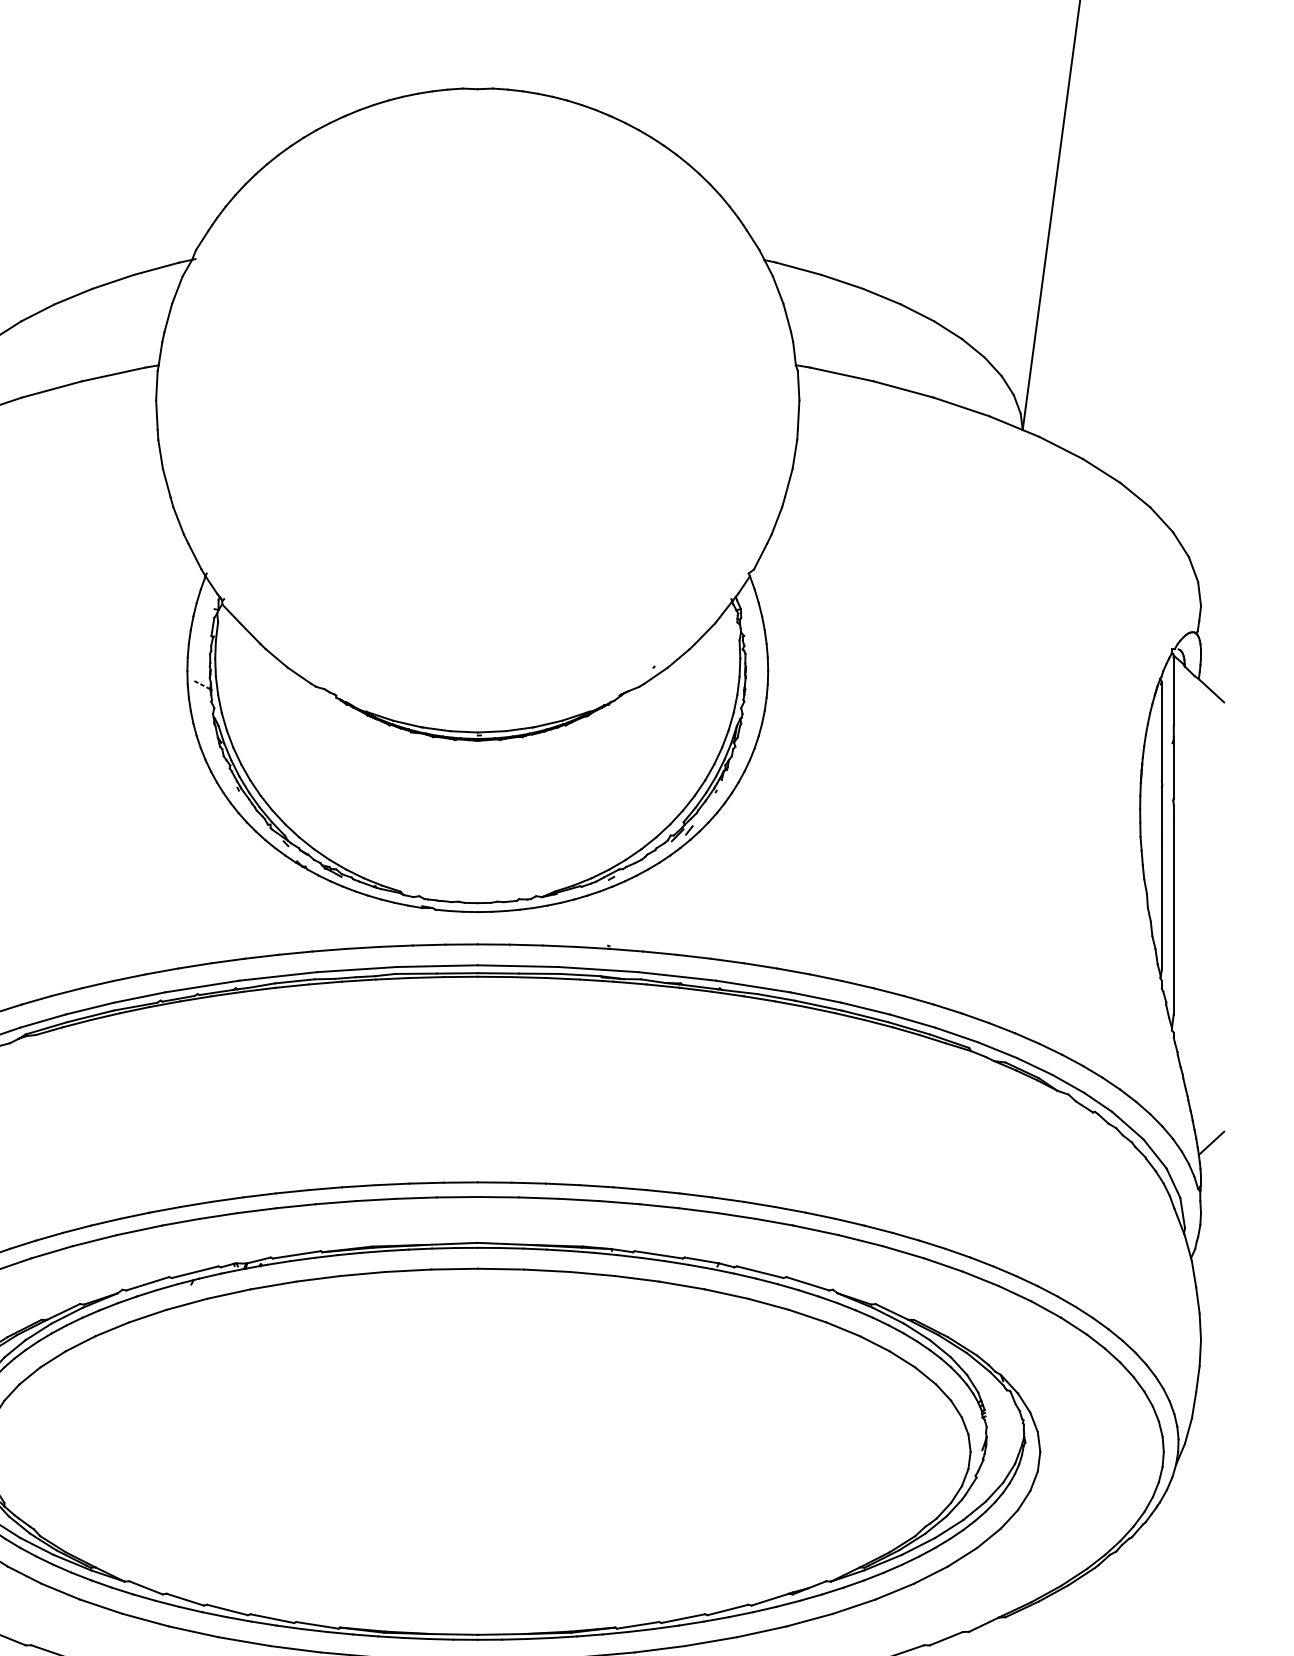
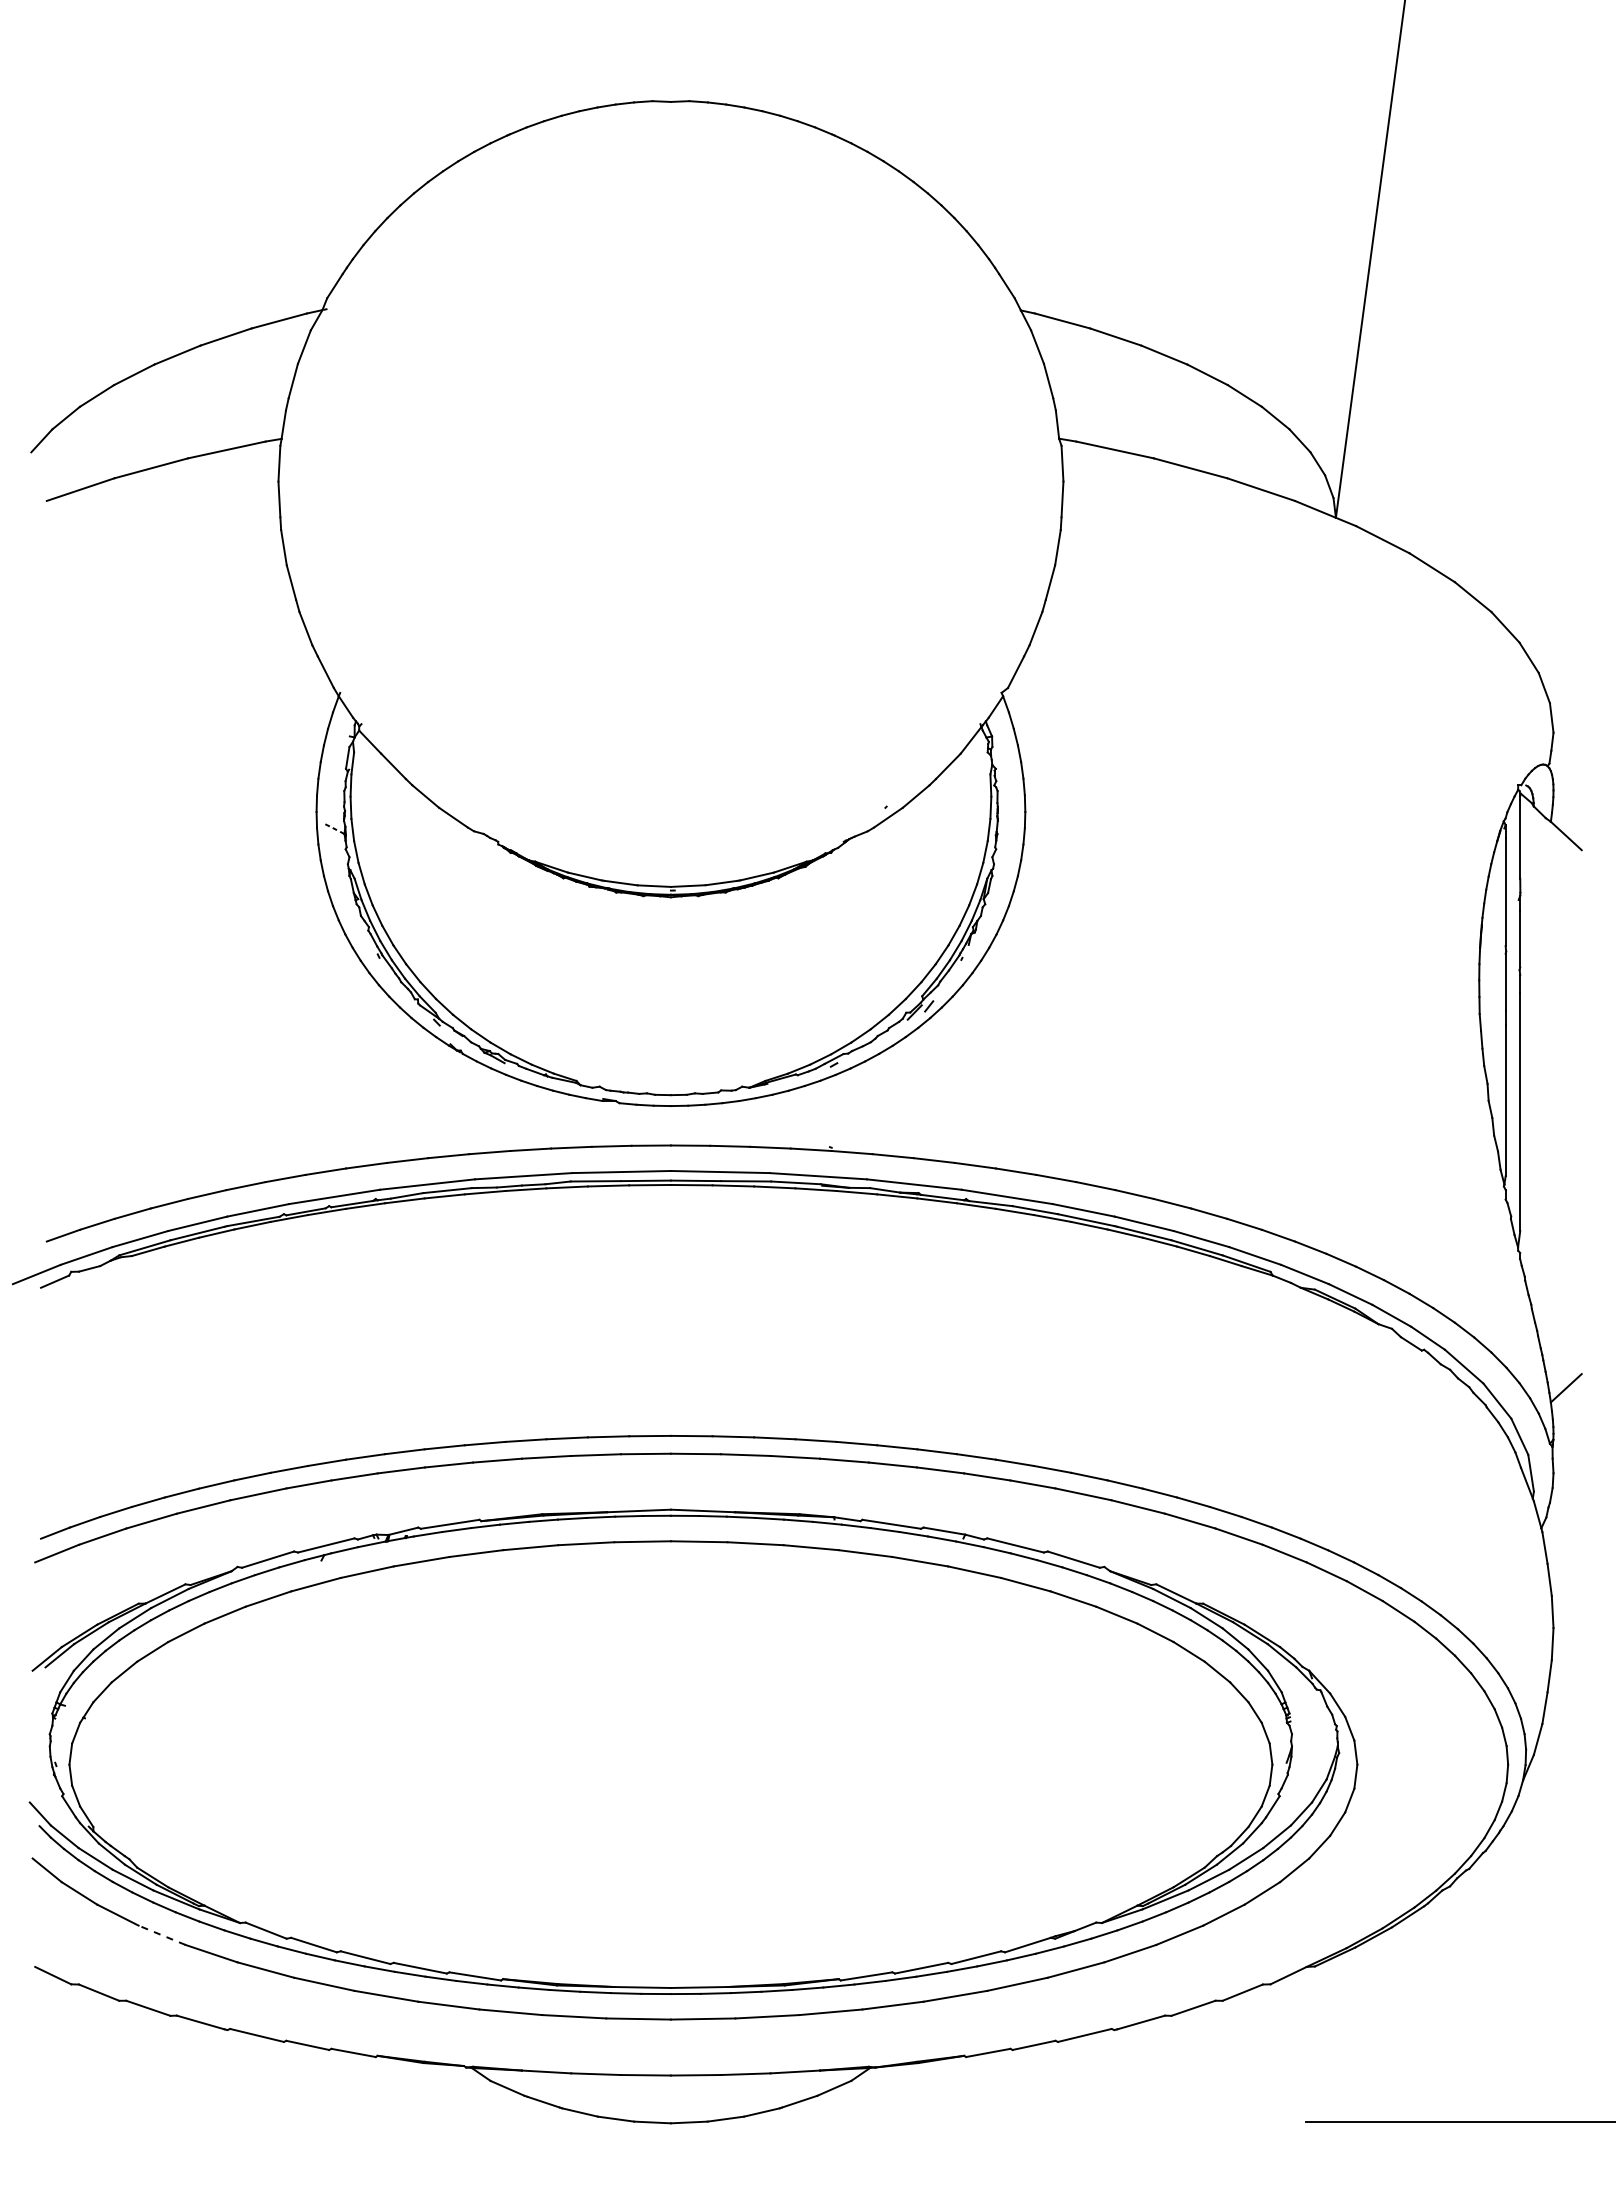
line: (60, 1591) -> (161, 1935), solid -> dashed

